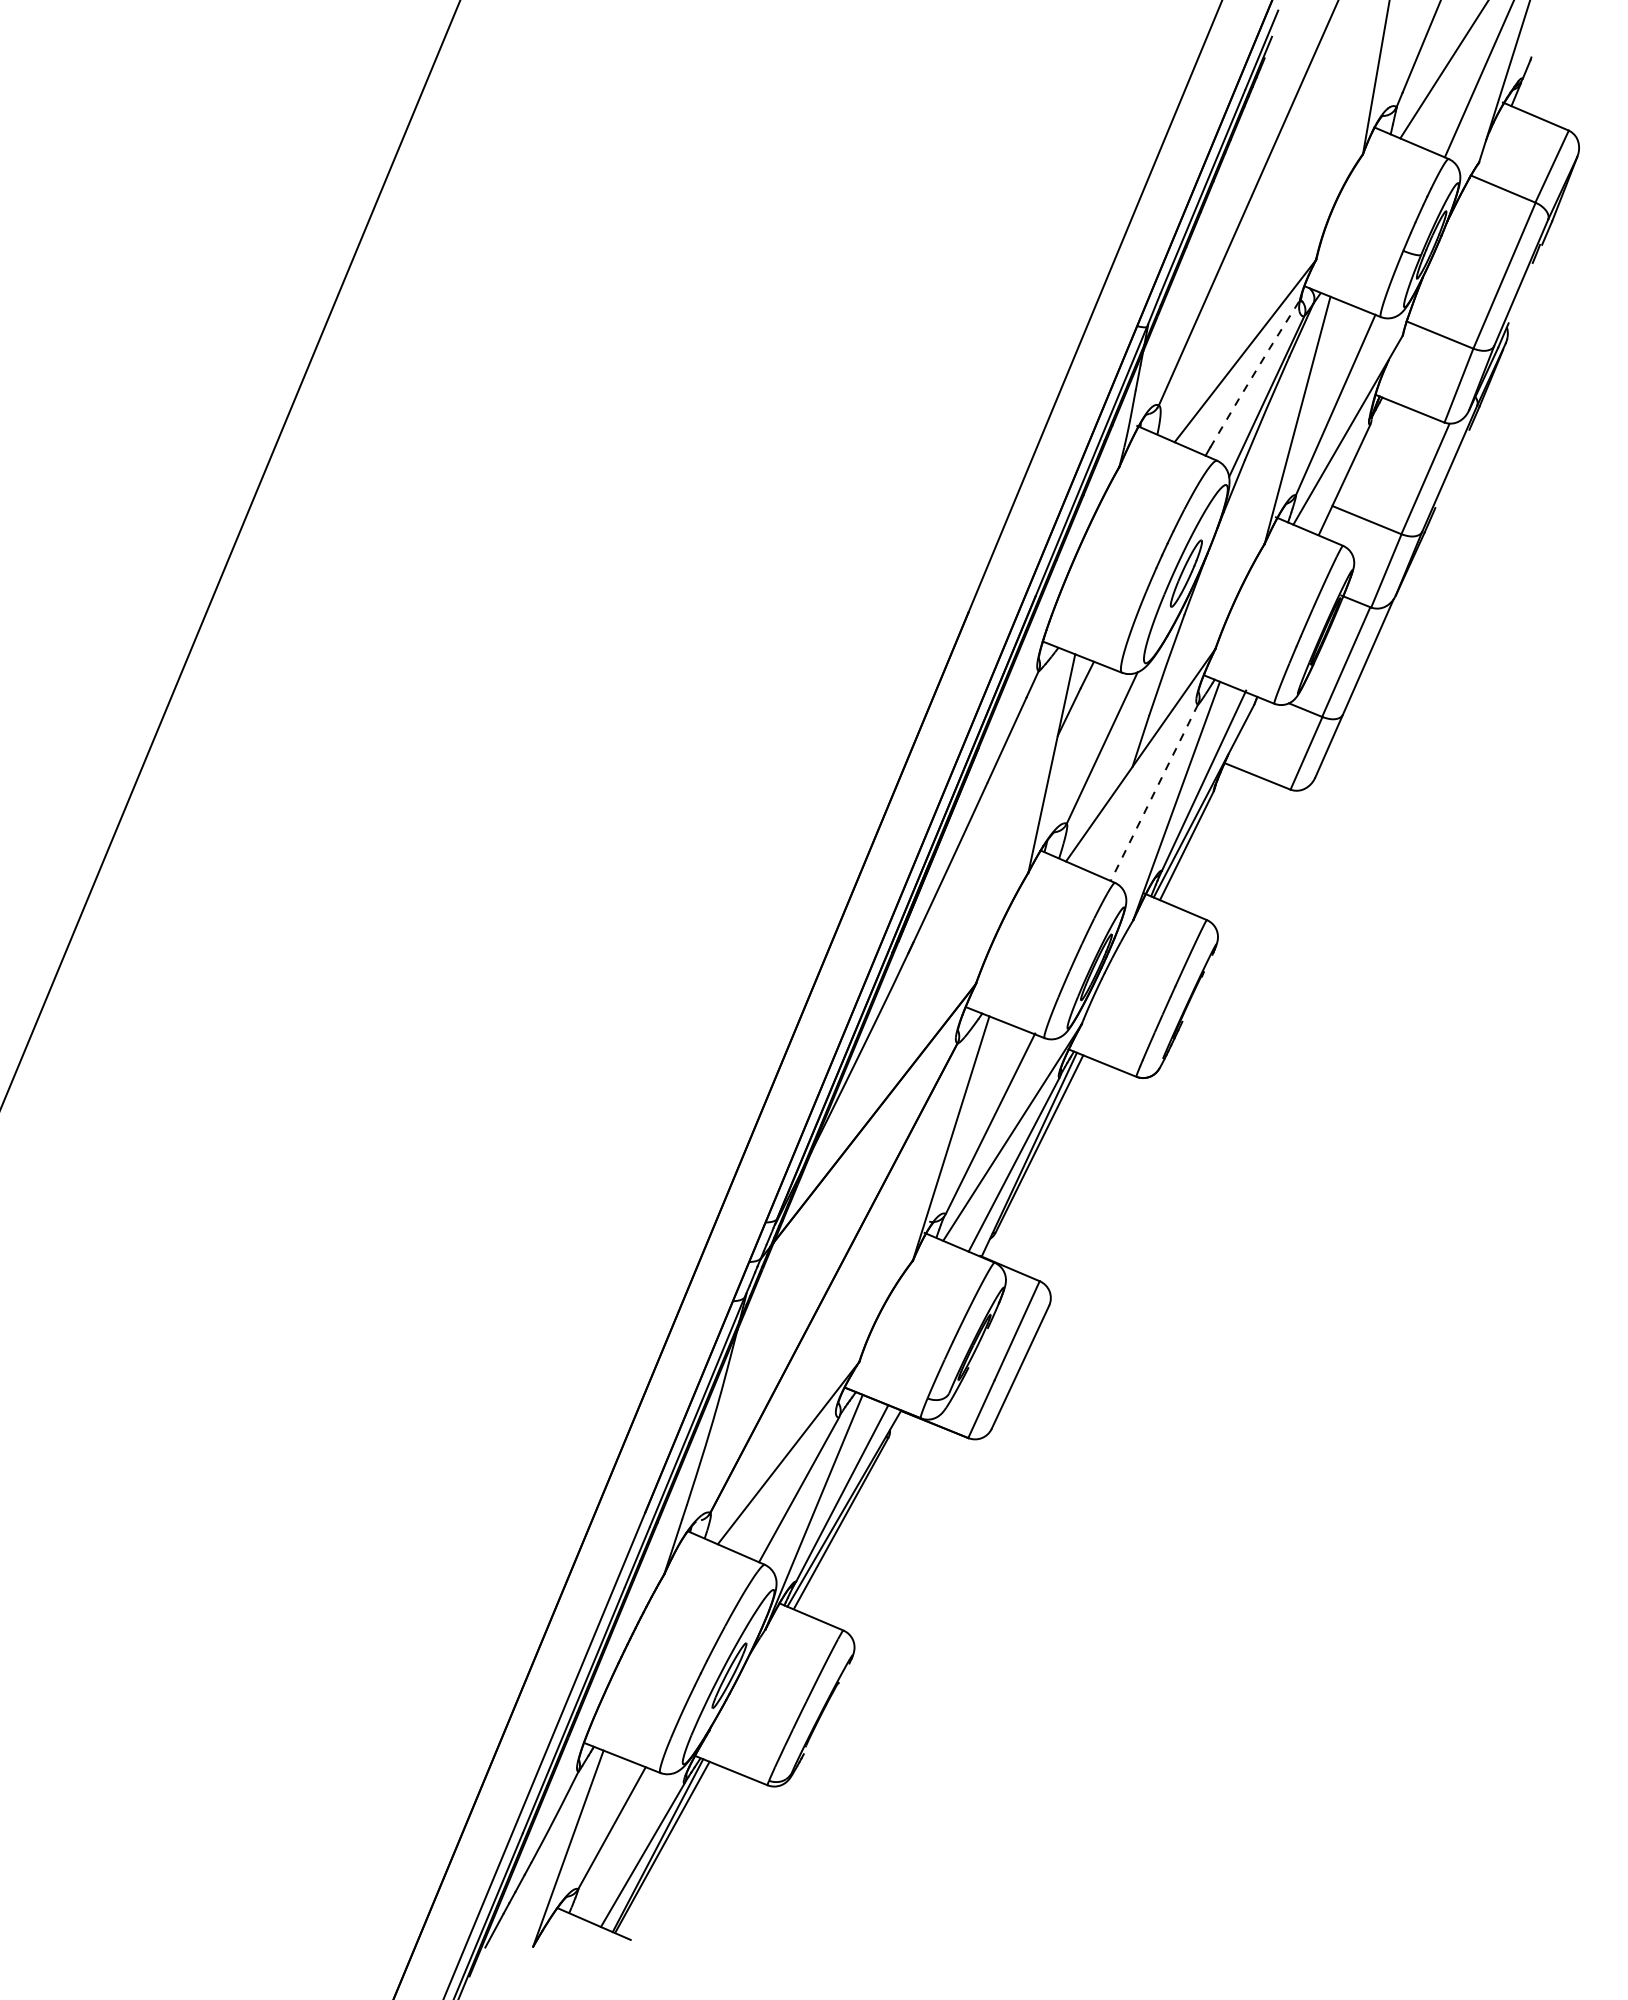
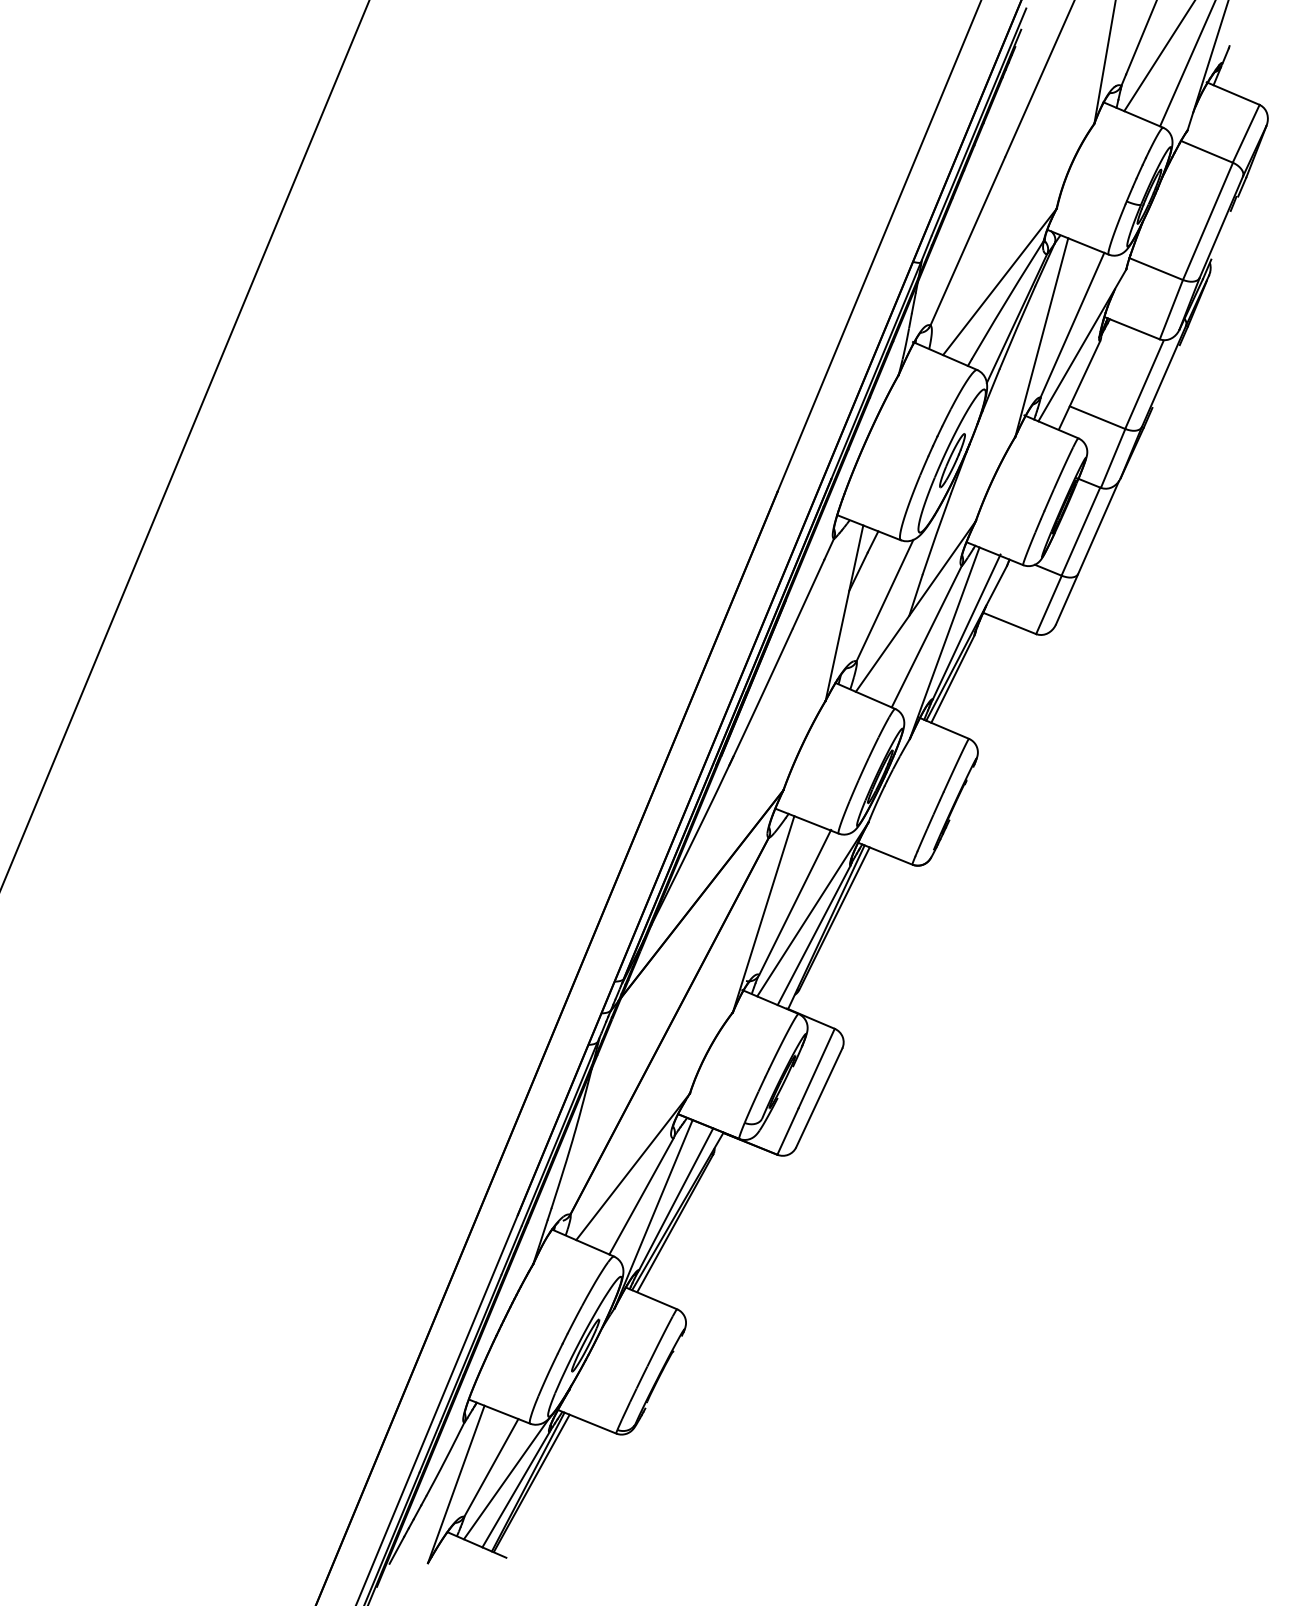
line: (1254, 373) -> (1007, 299), dashed -> solid
line: (1154, 793) -> (926, 637), dashed -> solid
line: (630, 1841) -> (506, 1478), added

